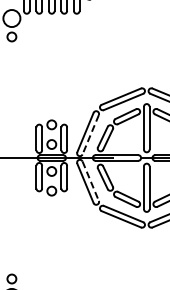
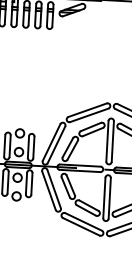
line: (90, 135) -> (56, 145), dashed -> solid
line: (90, 181) -> (53, 189), dashed -> solid

